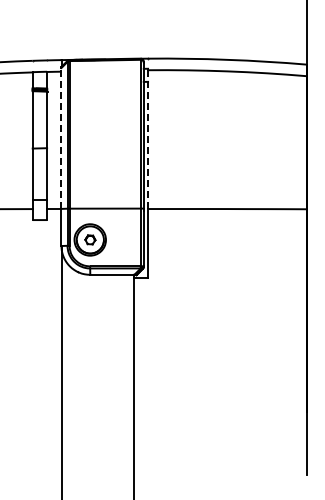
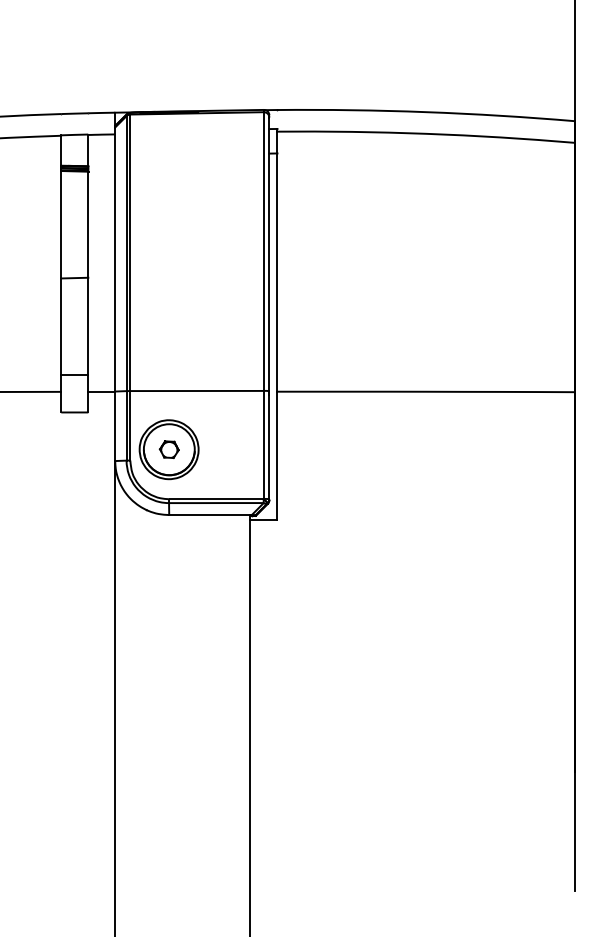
line: (61, 137) -> (115, 257), dashed -> solid
line: (148, 140) -> (278, 263), dashed -> solid

